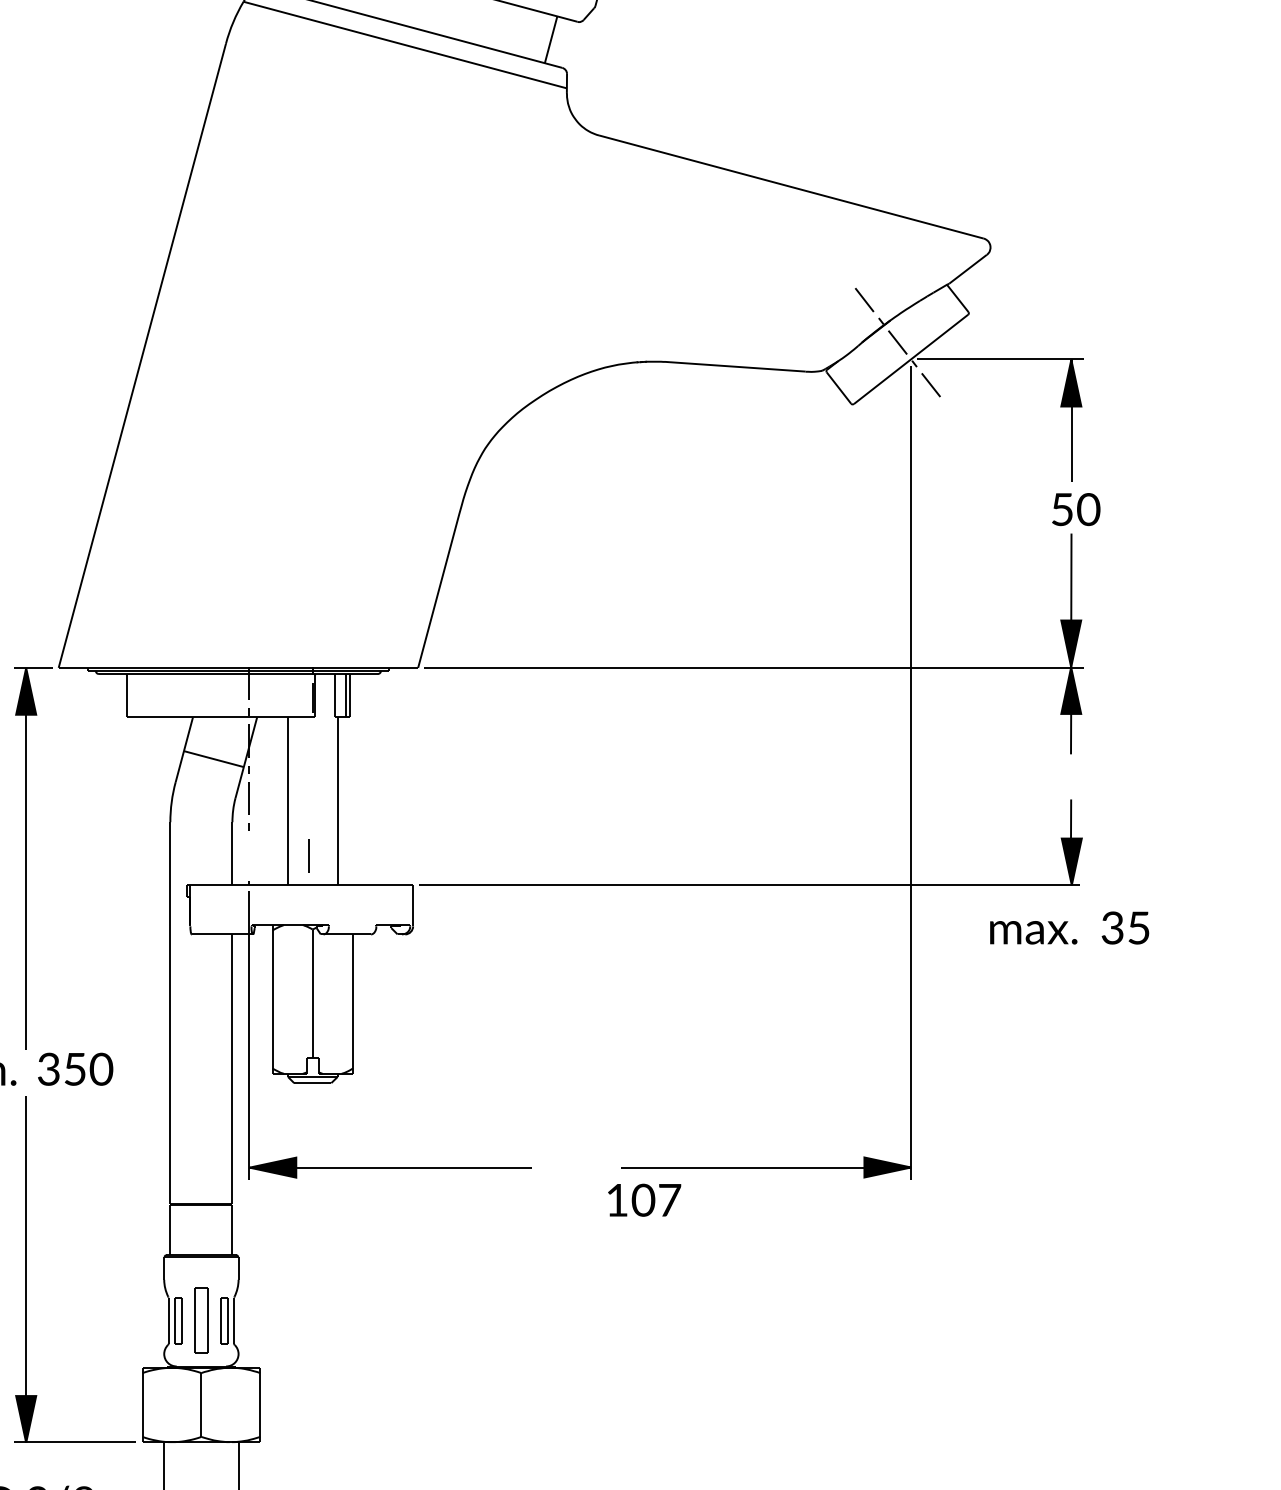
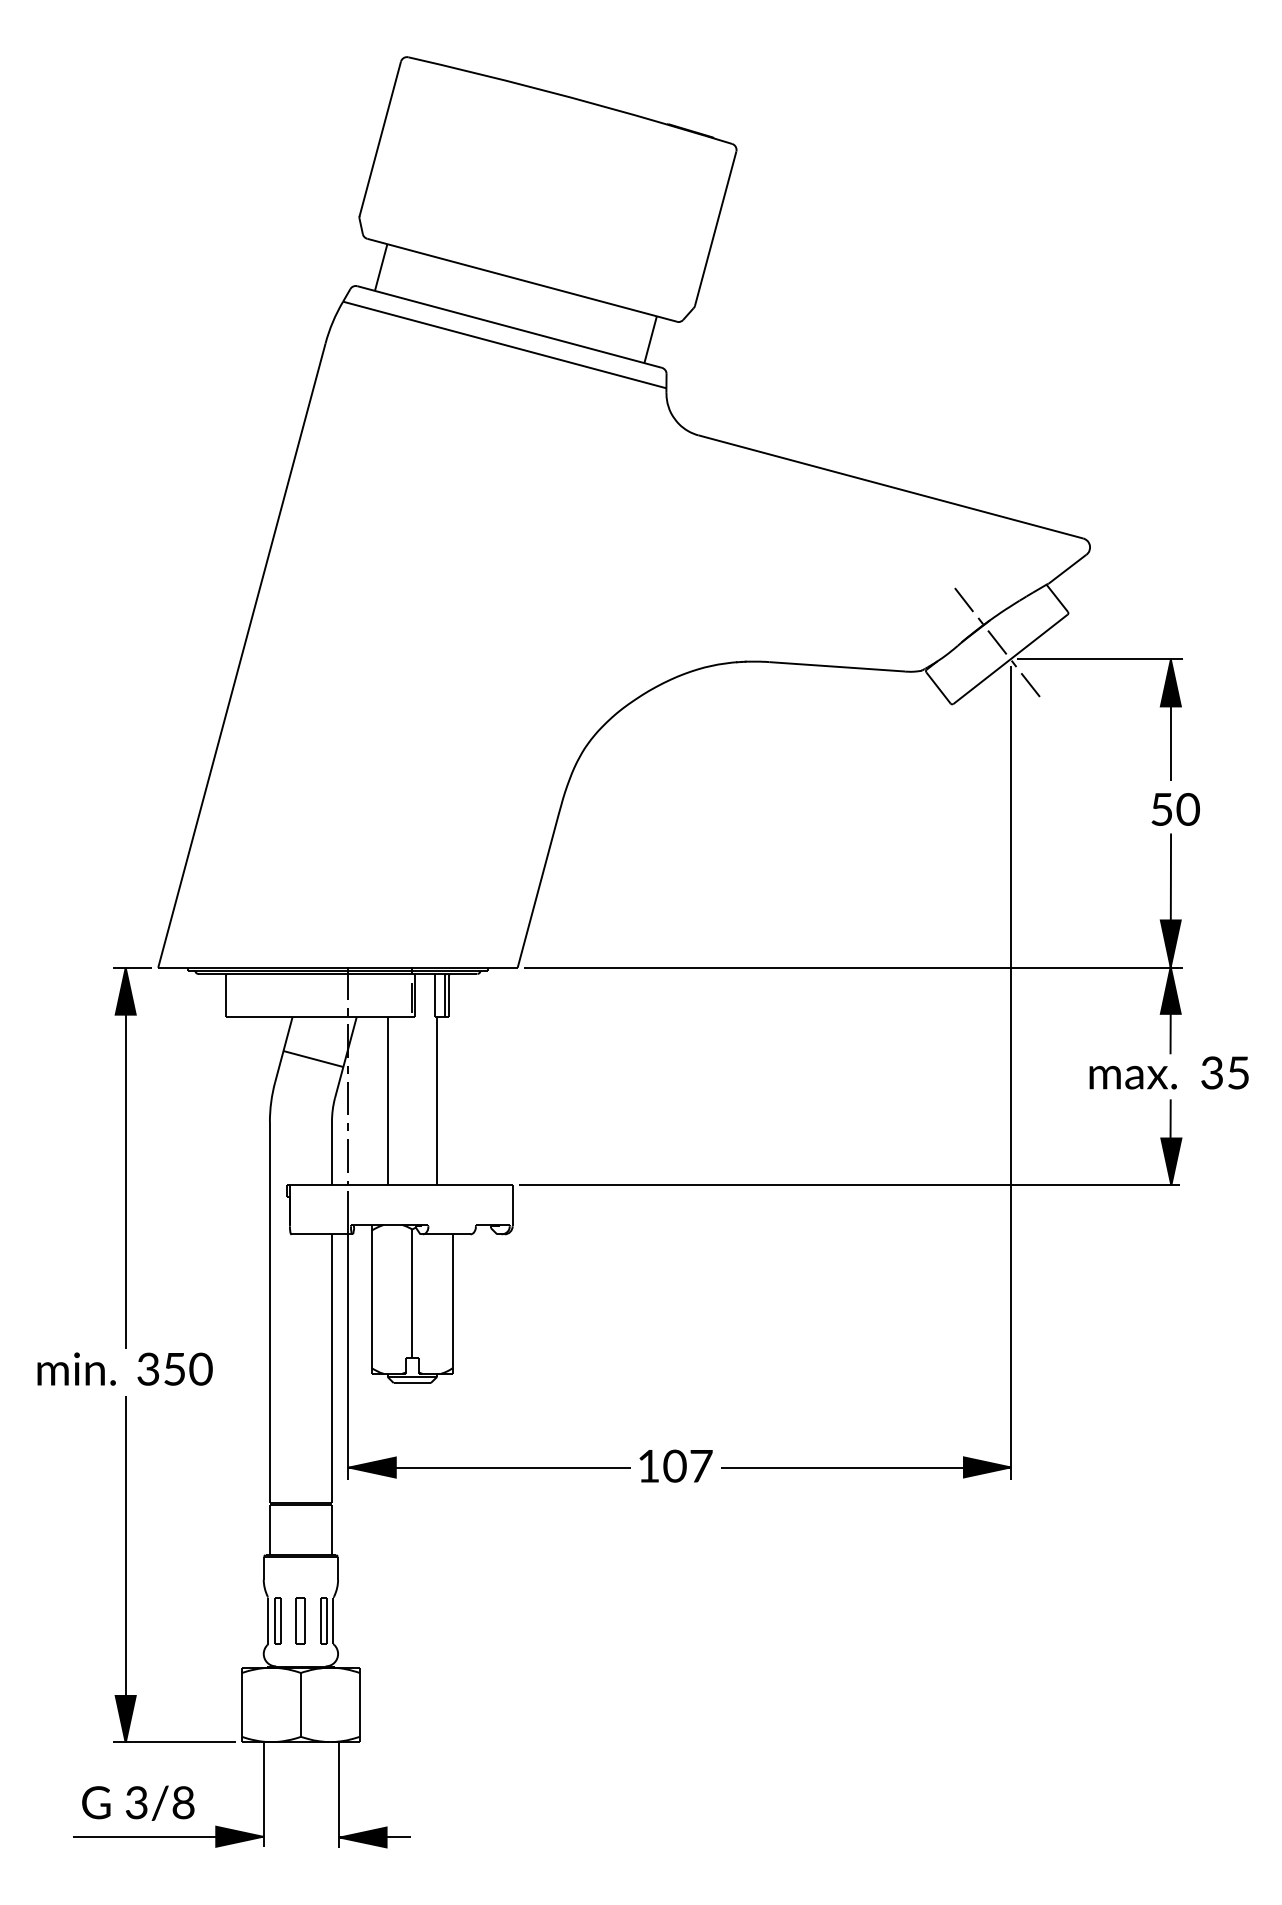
line: (307, 855) -> (347, 1155), moved
text: (1068, 927) -> (1168, 1072), moved
text: (643, 1199) -> (675, 1465), moved
part: (200, 1320) -> (300, 1620), size x0.71

